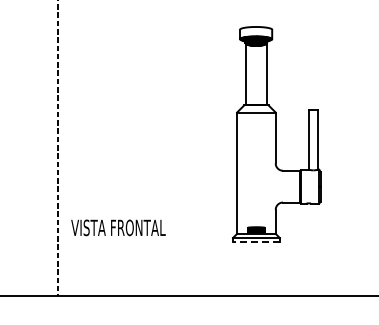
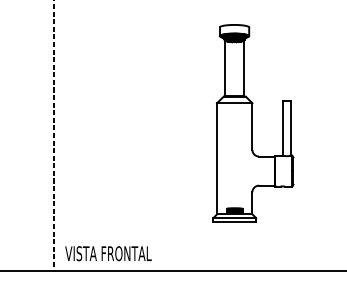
text: (118, 227) -> (108, 253), moved
line: (255, 242) -> (233, 222), dashed -> solid

